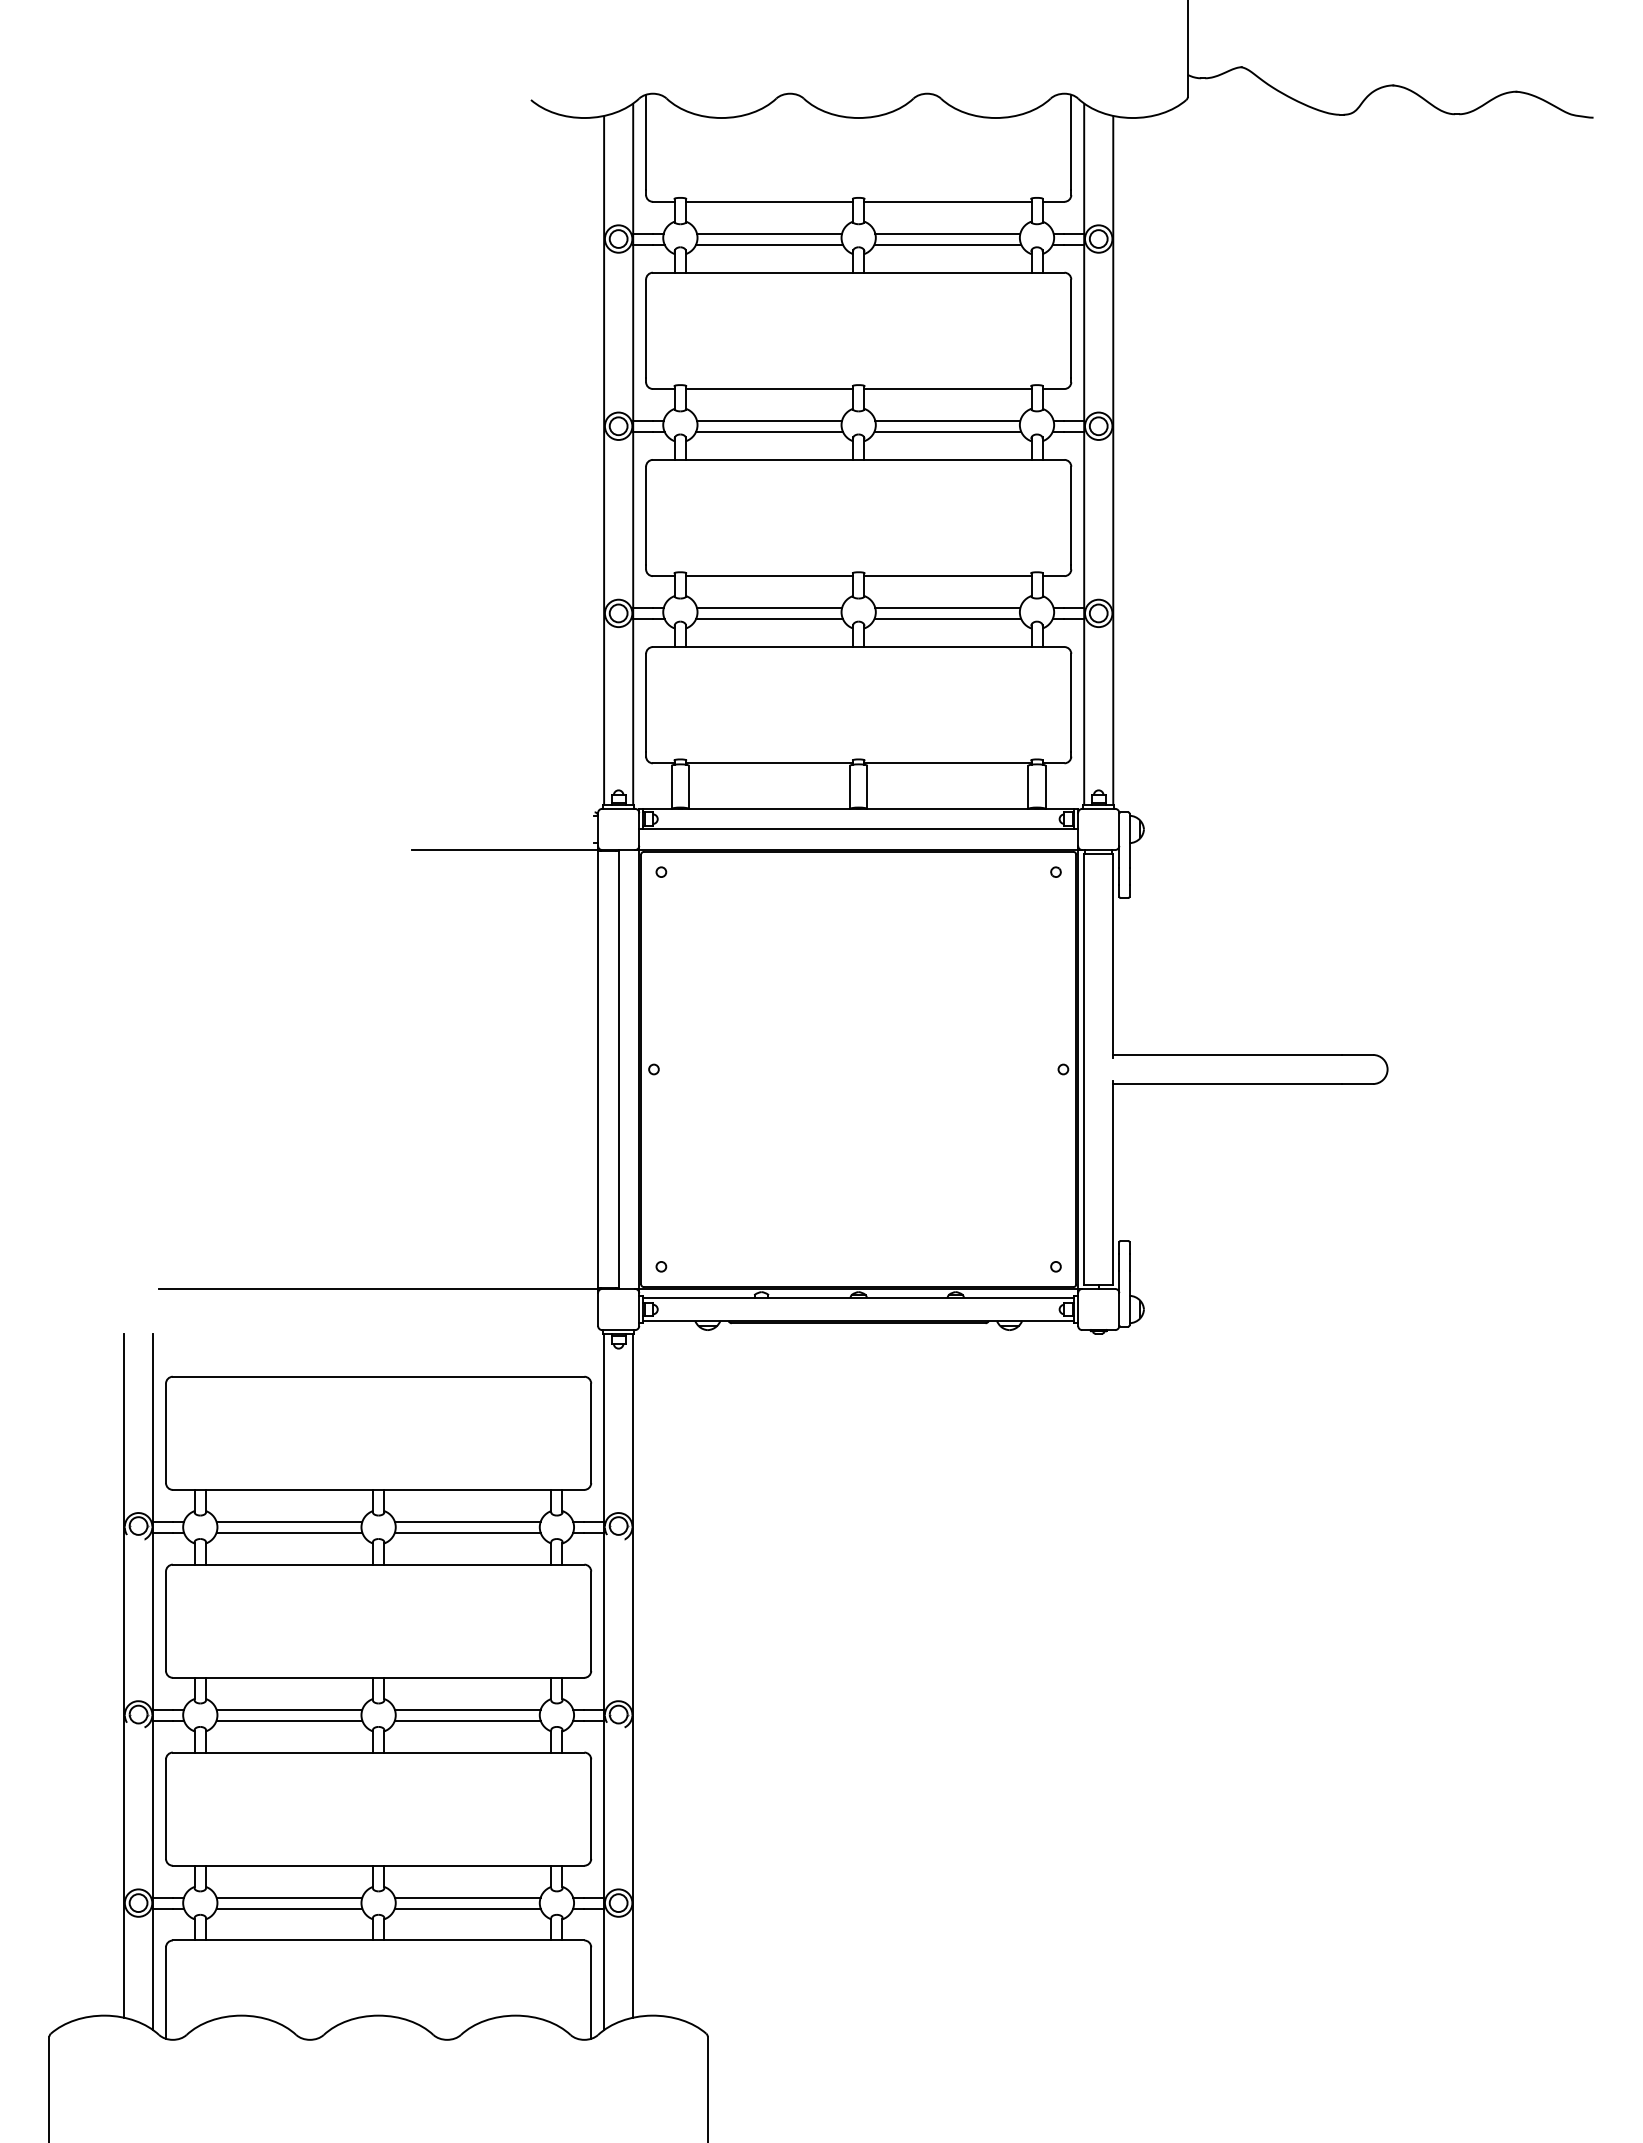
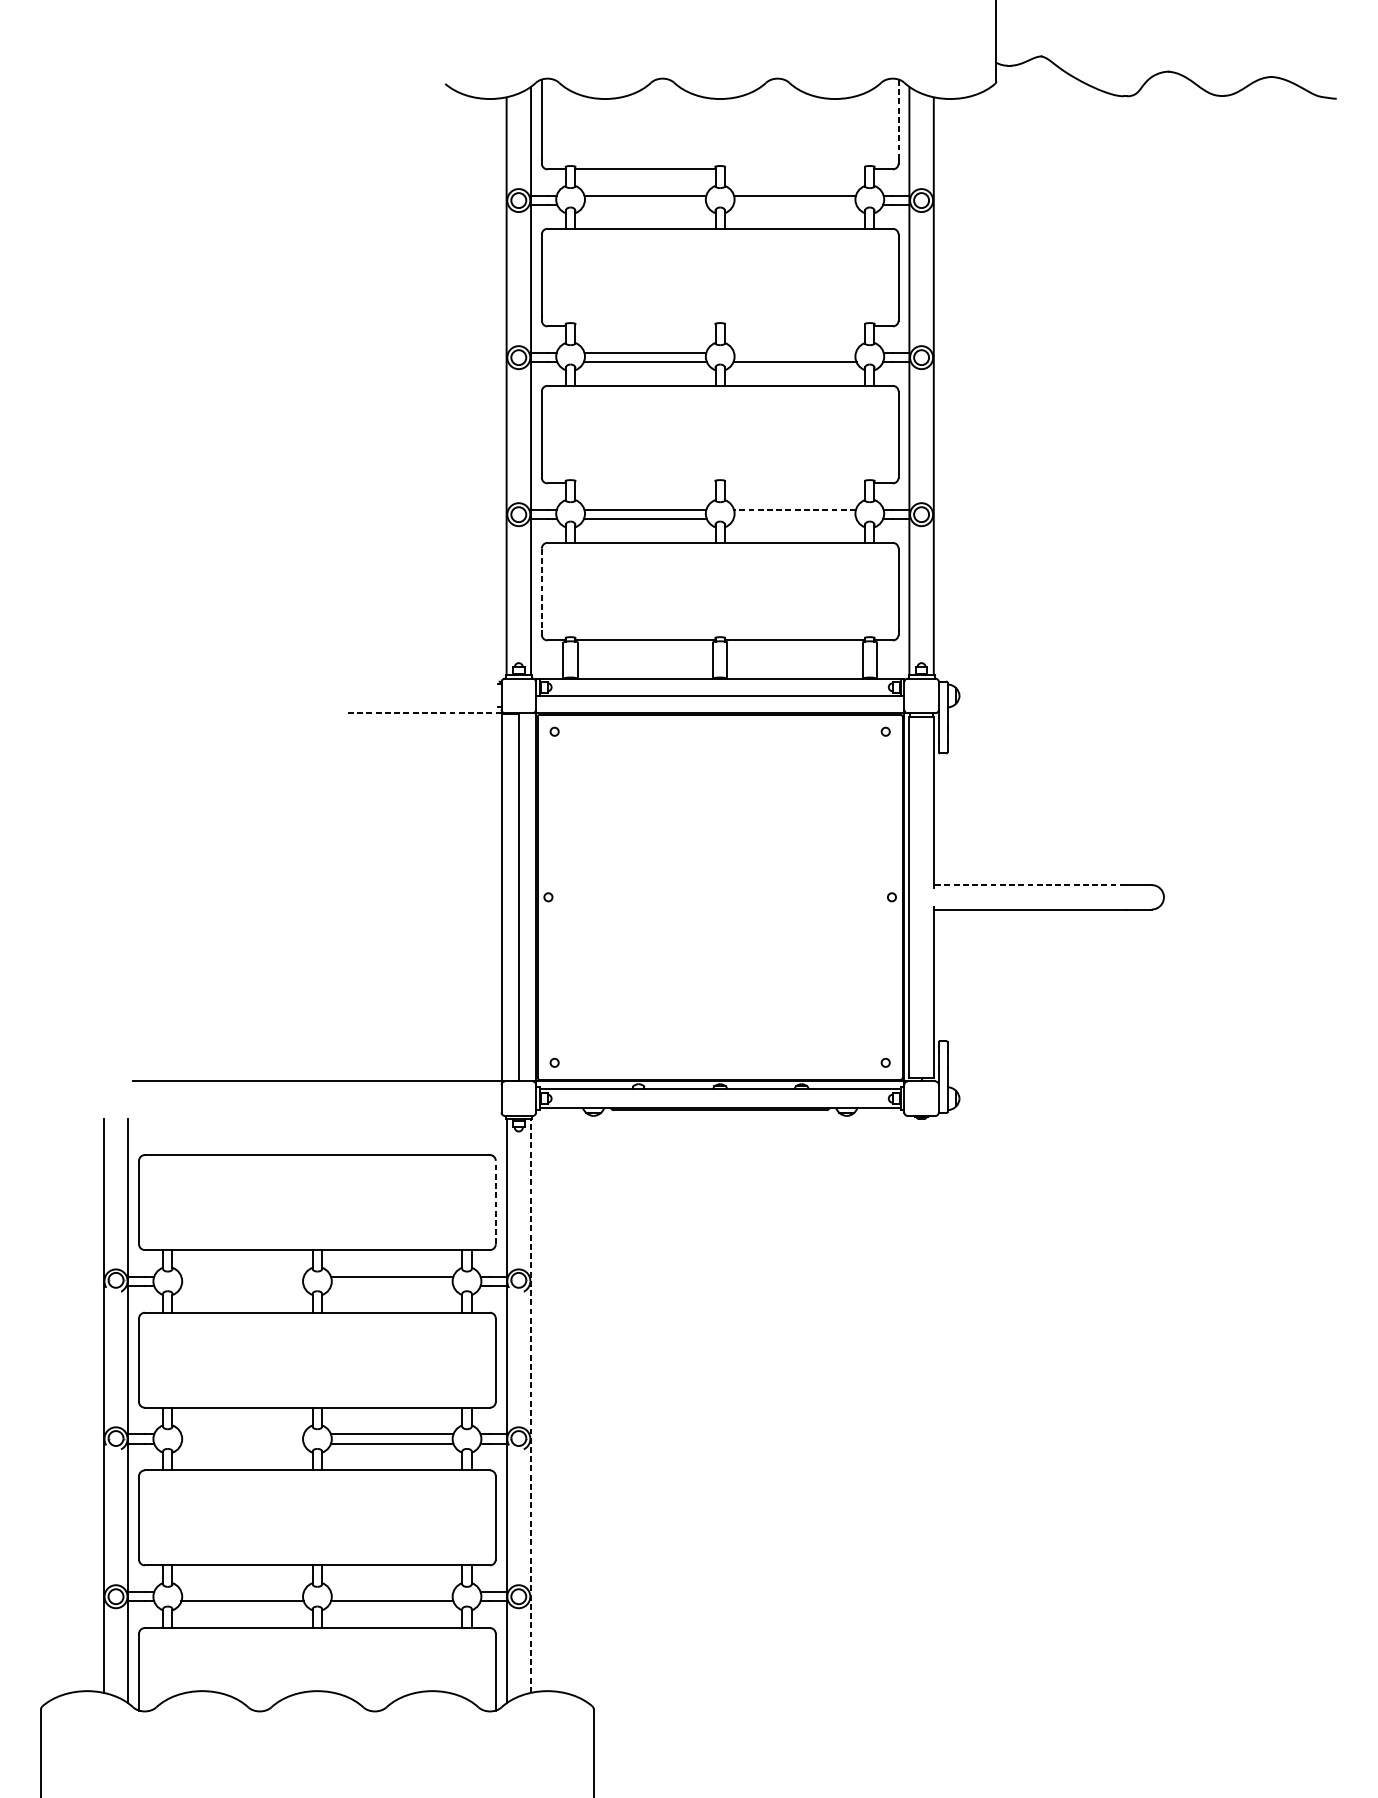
line: (1071, 142) -> (898, 119), solid -> dashed
line: (947, 201) -> (794, 169), removed
line: (769, 244) -> (645, 205), removed
line: (947, 244) -> (794, 205), removed
line: (769, 388) -> (645, 325), removed
line: (947, 388) -> (794, 325), removed
line: (947, 420) -> (794, 352), removed
line: (769, 576) -> (645, 483), removed
line: (947, 576) -> (794, 483), removed
line: (947, 607) -> (794, 509), solid -> dashed
line: (947, 618) -> (794, 518), removed
line: (646, 703) -> (542, 590), solid -> dashed
line: (505, 850) -> (423, 713), solid -> dashed
line: (1227, 1054) -> (1029, 884), solid -> dashed
line: (591, 1433) -> (496, 1202), solid -> dashed
line: (289, 1521) -> (242, 1276), removed
line: (289, 1532) -> (242, 1285), removed
line: (467, 1532) -> (391, 1285), removed
line: (633, 1675) -> (531, 1405), solid -> dashed
line: (289, 1709) -> (242, 1434), removed
line: (289, 1720) -> (242, 1443), removed
line: (289, 1897) -> (242, 1592), removed
line: (467, 1897) -> (391, 1592), removed

